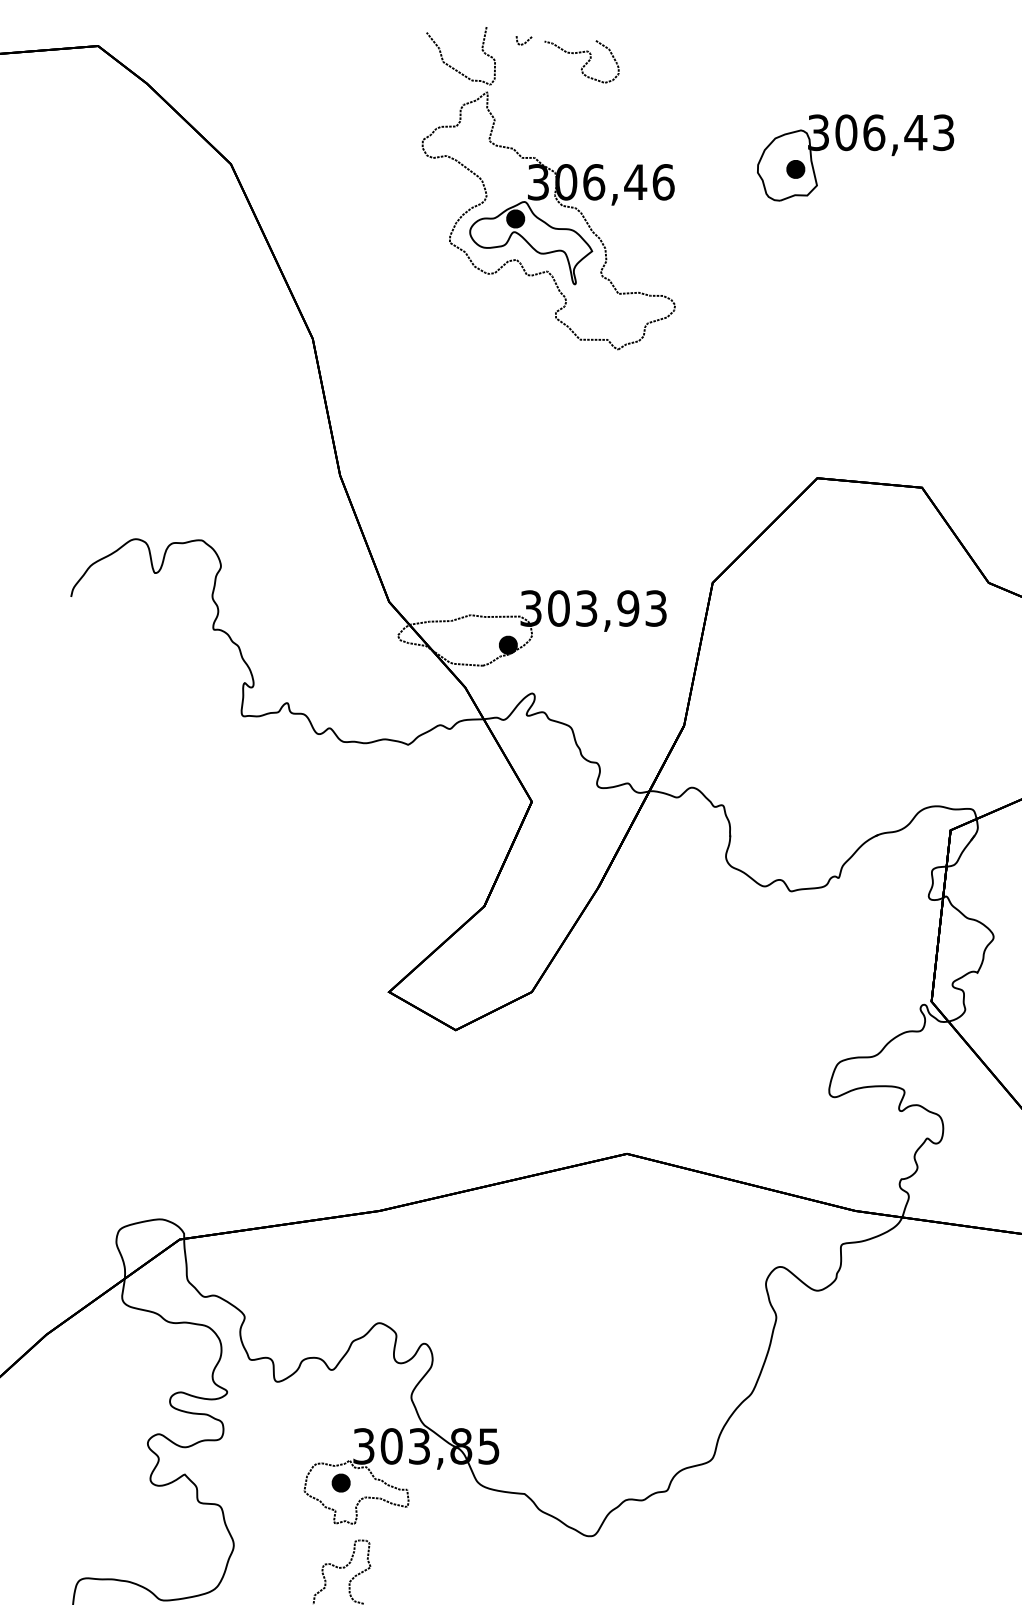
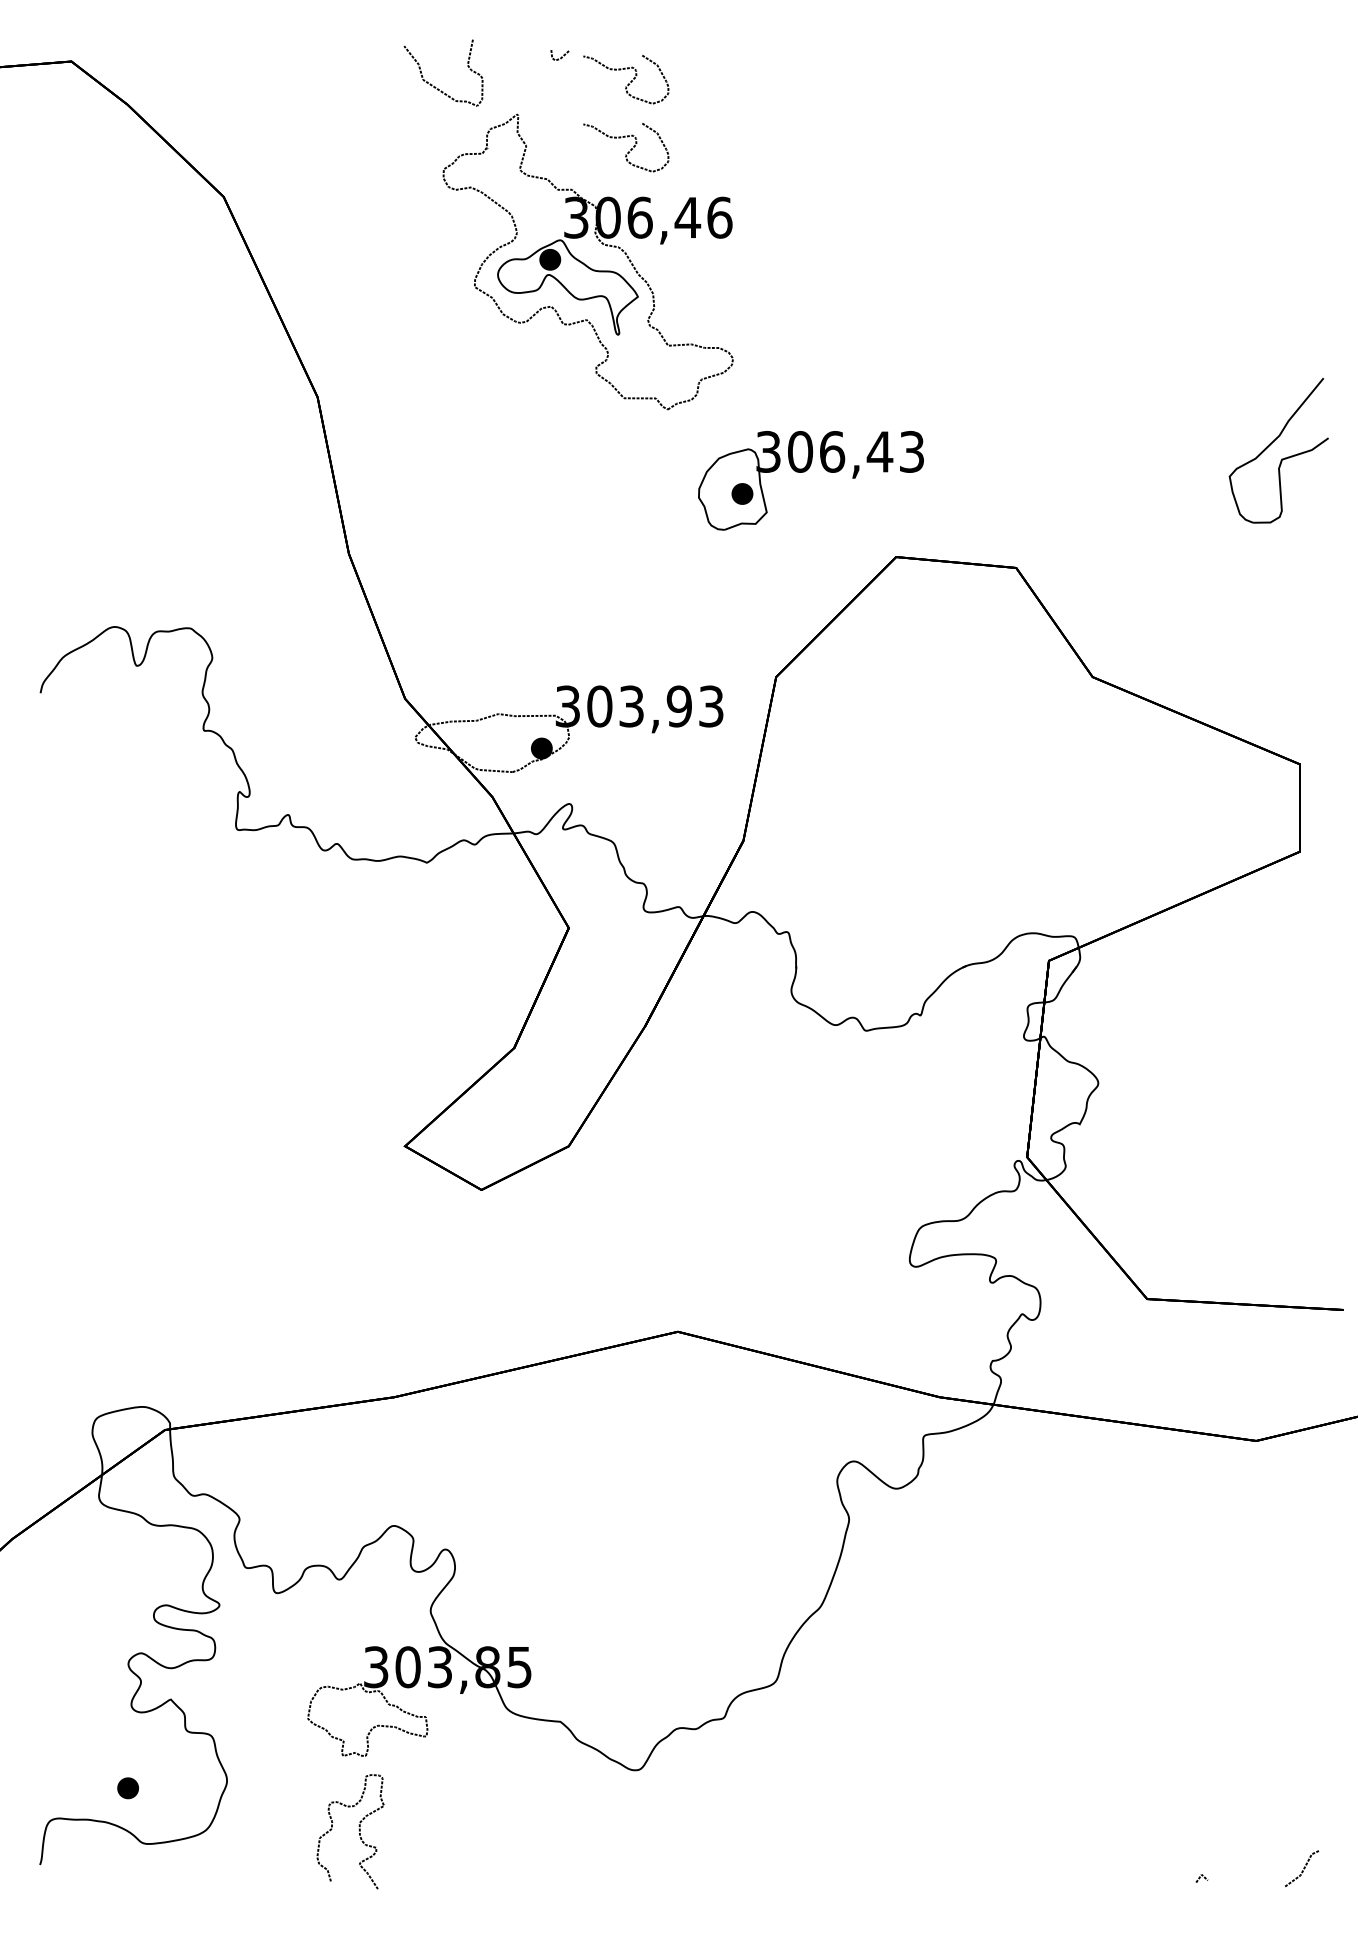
curve: (453, 67) -> (435, 86), moved
curve: (585, 122) -> (630, 149), added
part: (851, 149) -> (806, 471), moved
part: (340, 1483) -> (127, 1788), moved

